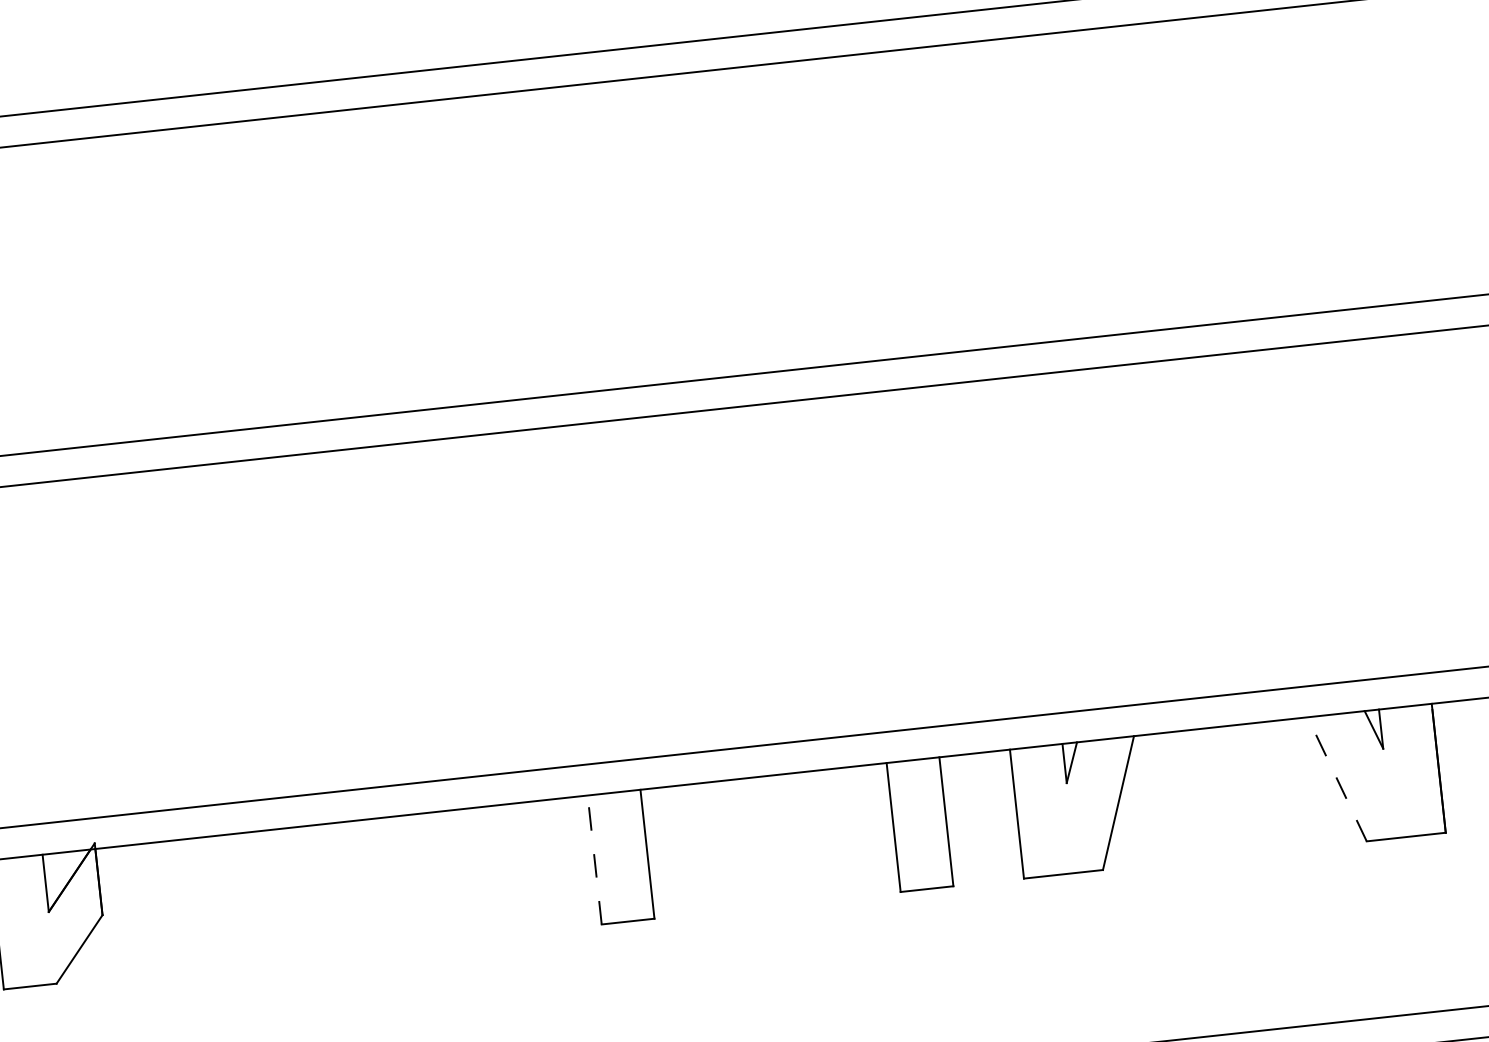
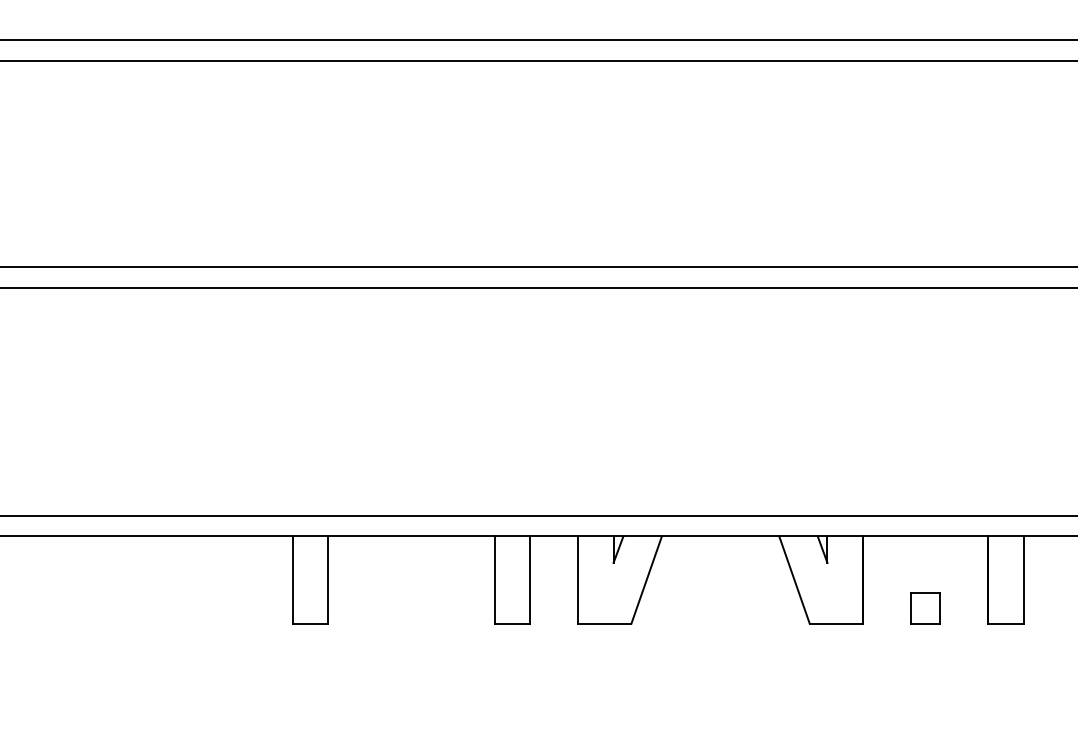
line: (1337, 778) -> (794, 579), dashed -> solid
line: (594, 860) -> (292, 580), dashed -> solid

